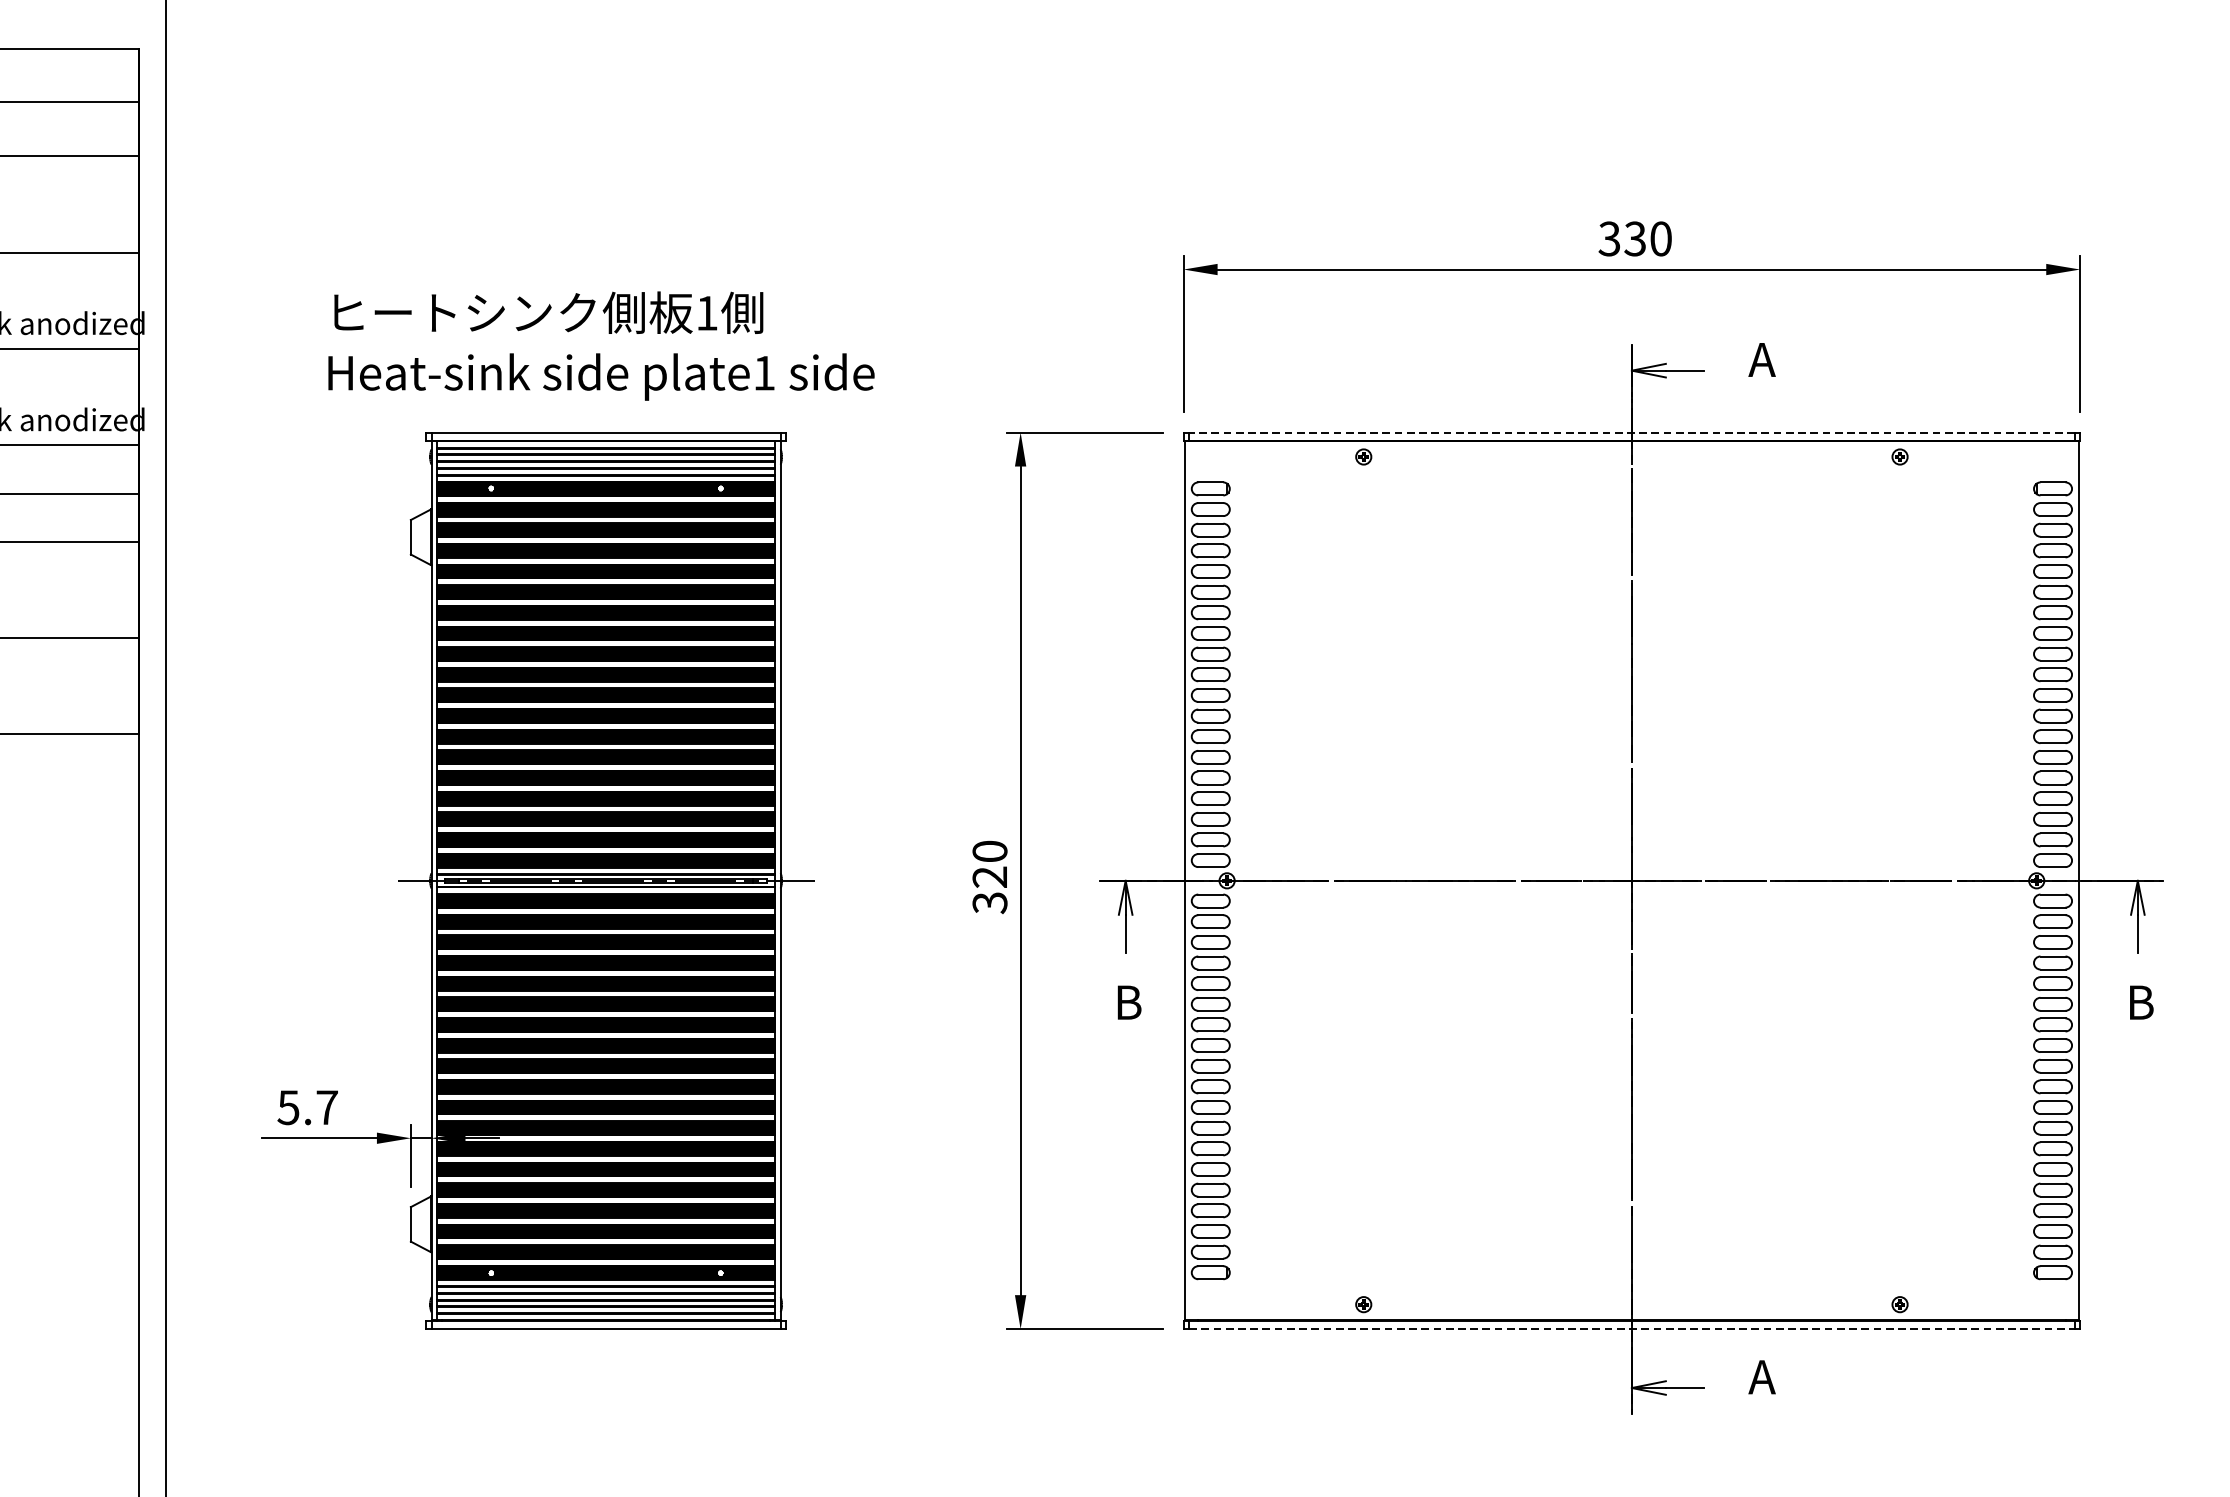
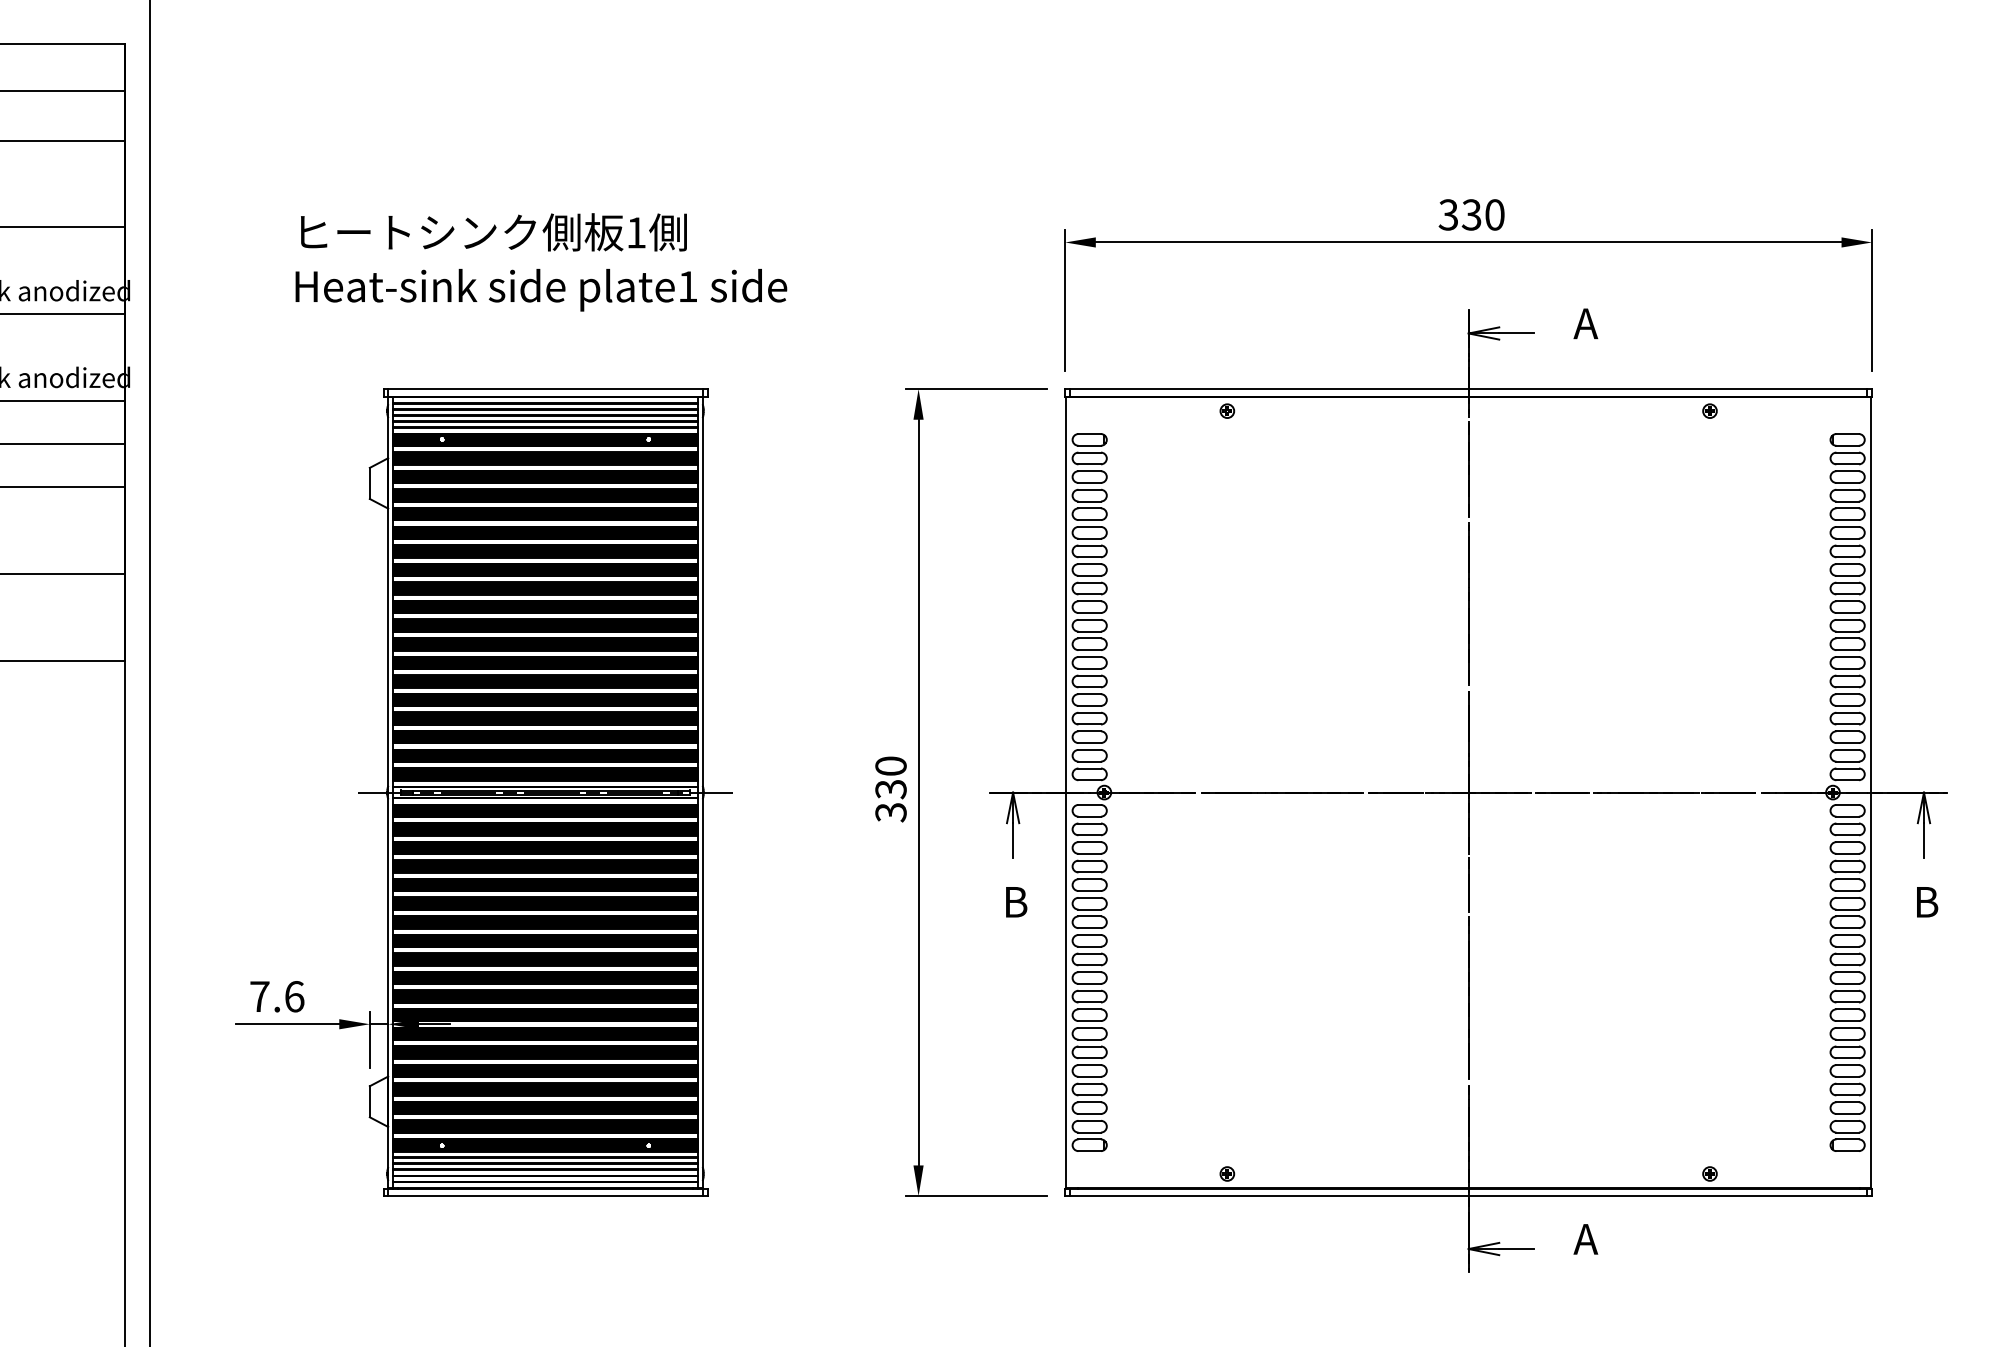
text: (601, 346) -> (541, 262), moved
line: (1631, 432) -> (1468, 389), dashed -> solid
text: (989, 877) -> (890, 789), 320 -> 330
text: (307, 1107) -> (276, 996), 5.7 -> 7.6
line: (1631, 1329) -> (1468, 1196), dashed -> solid

